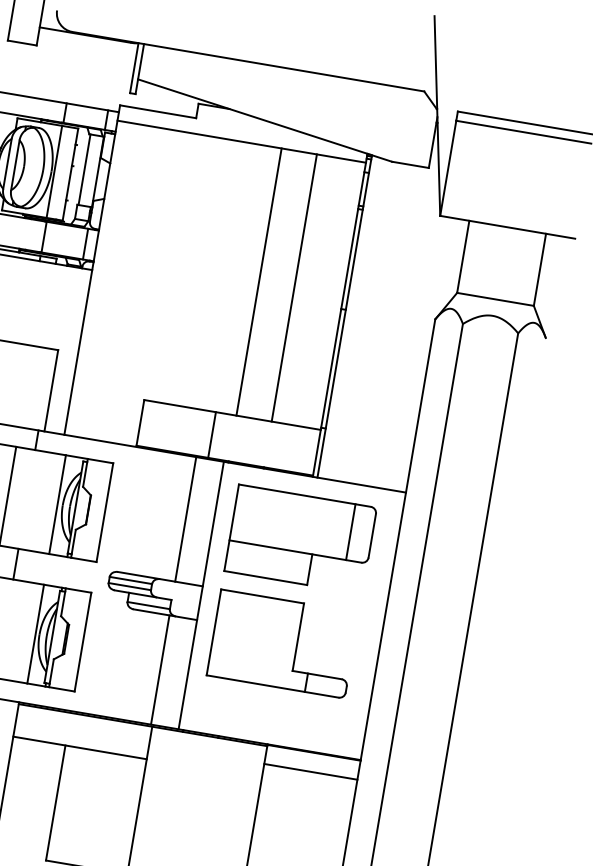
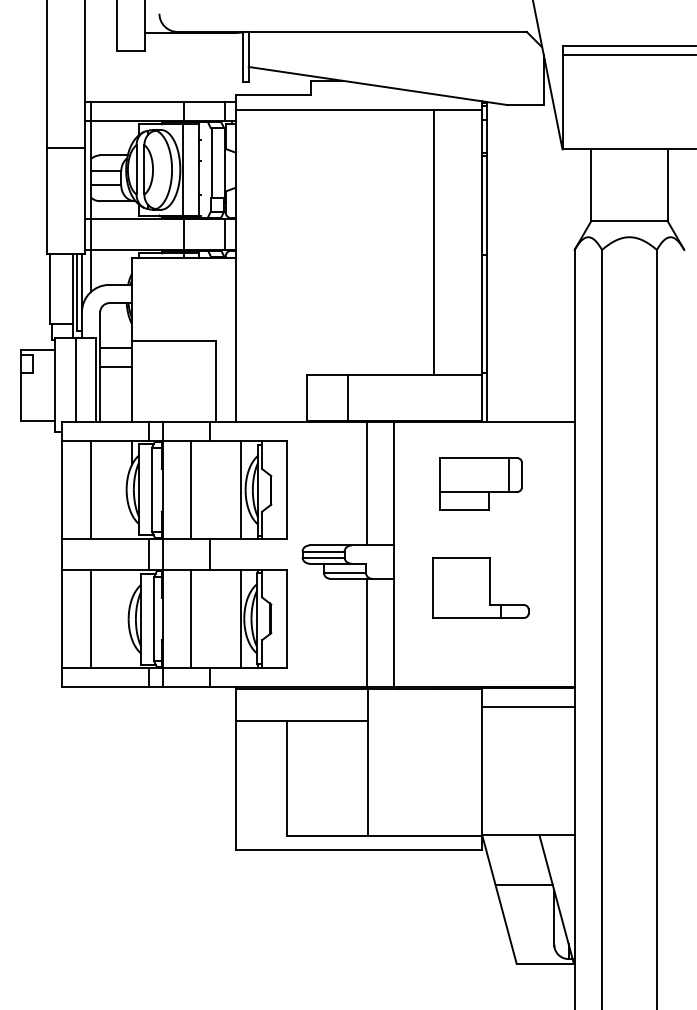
line: (259, 281) -> (398, 242), removed
line: (212, 434) -> (348, 397), moved
part: (300, 538) -> (480, 483), size x0.6
part: (282, 643) -> (480, 587), size x0.7

